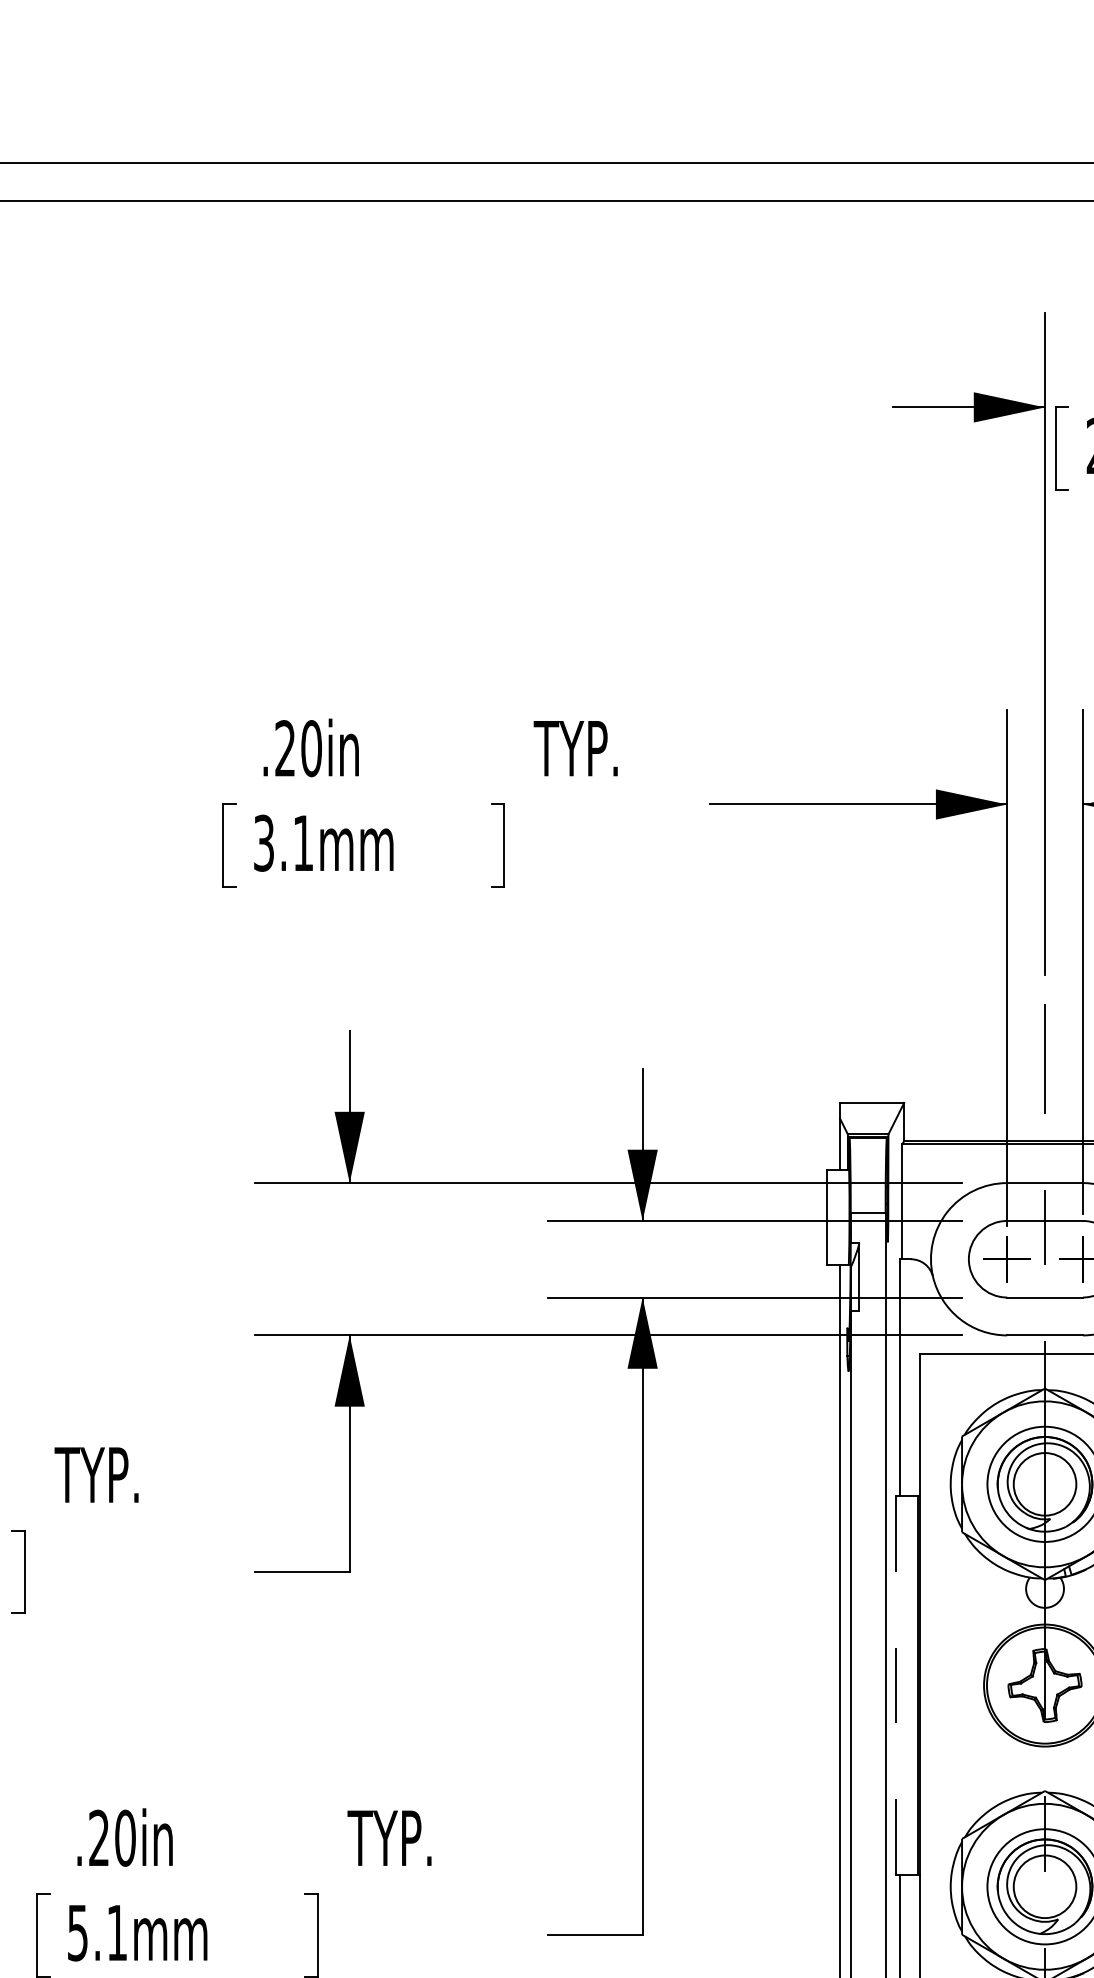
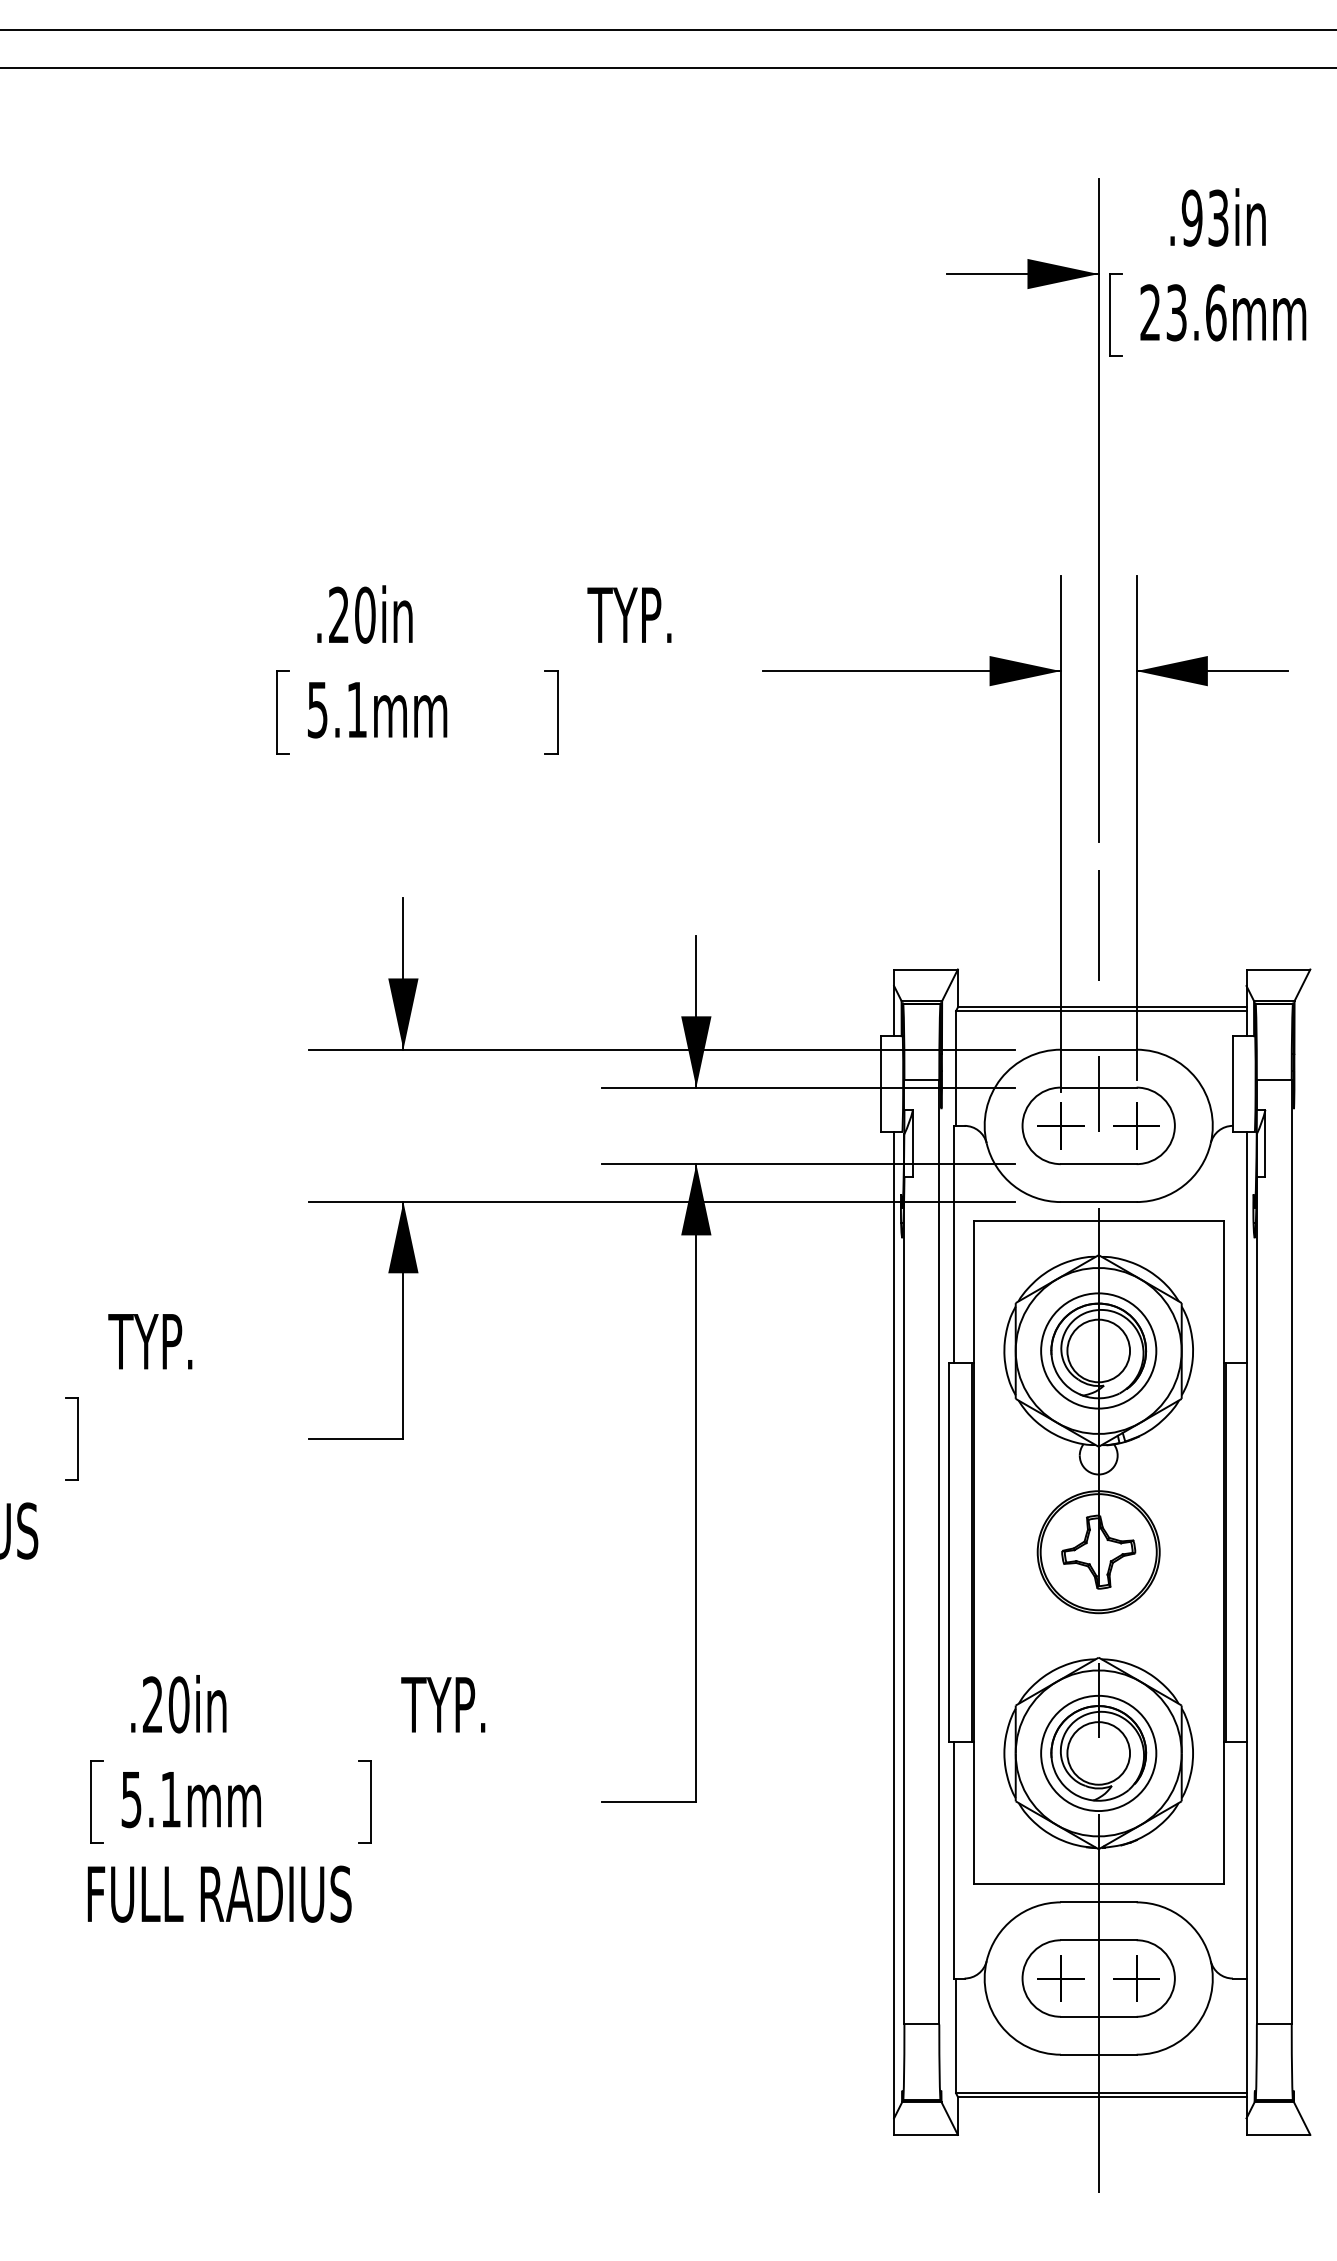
text: (263, 842) -> (317, 709), 3.1mm -> 5.1mm
line: (895, 1685) -> (949, 1552), dashed -> solid

